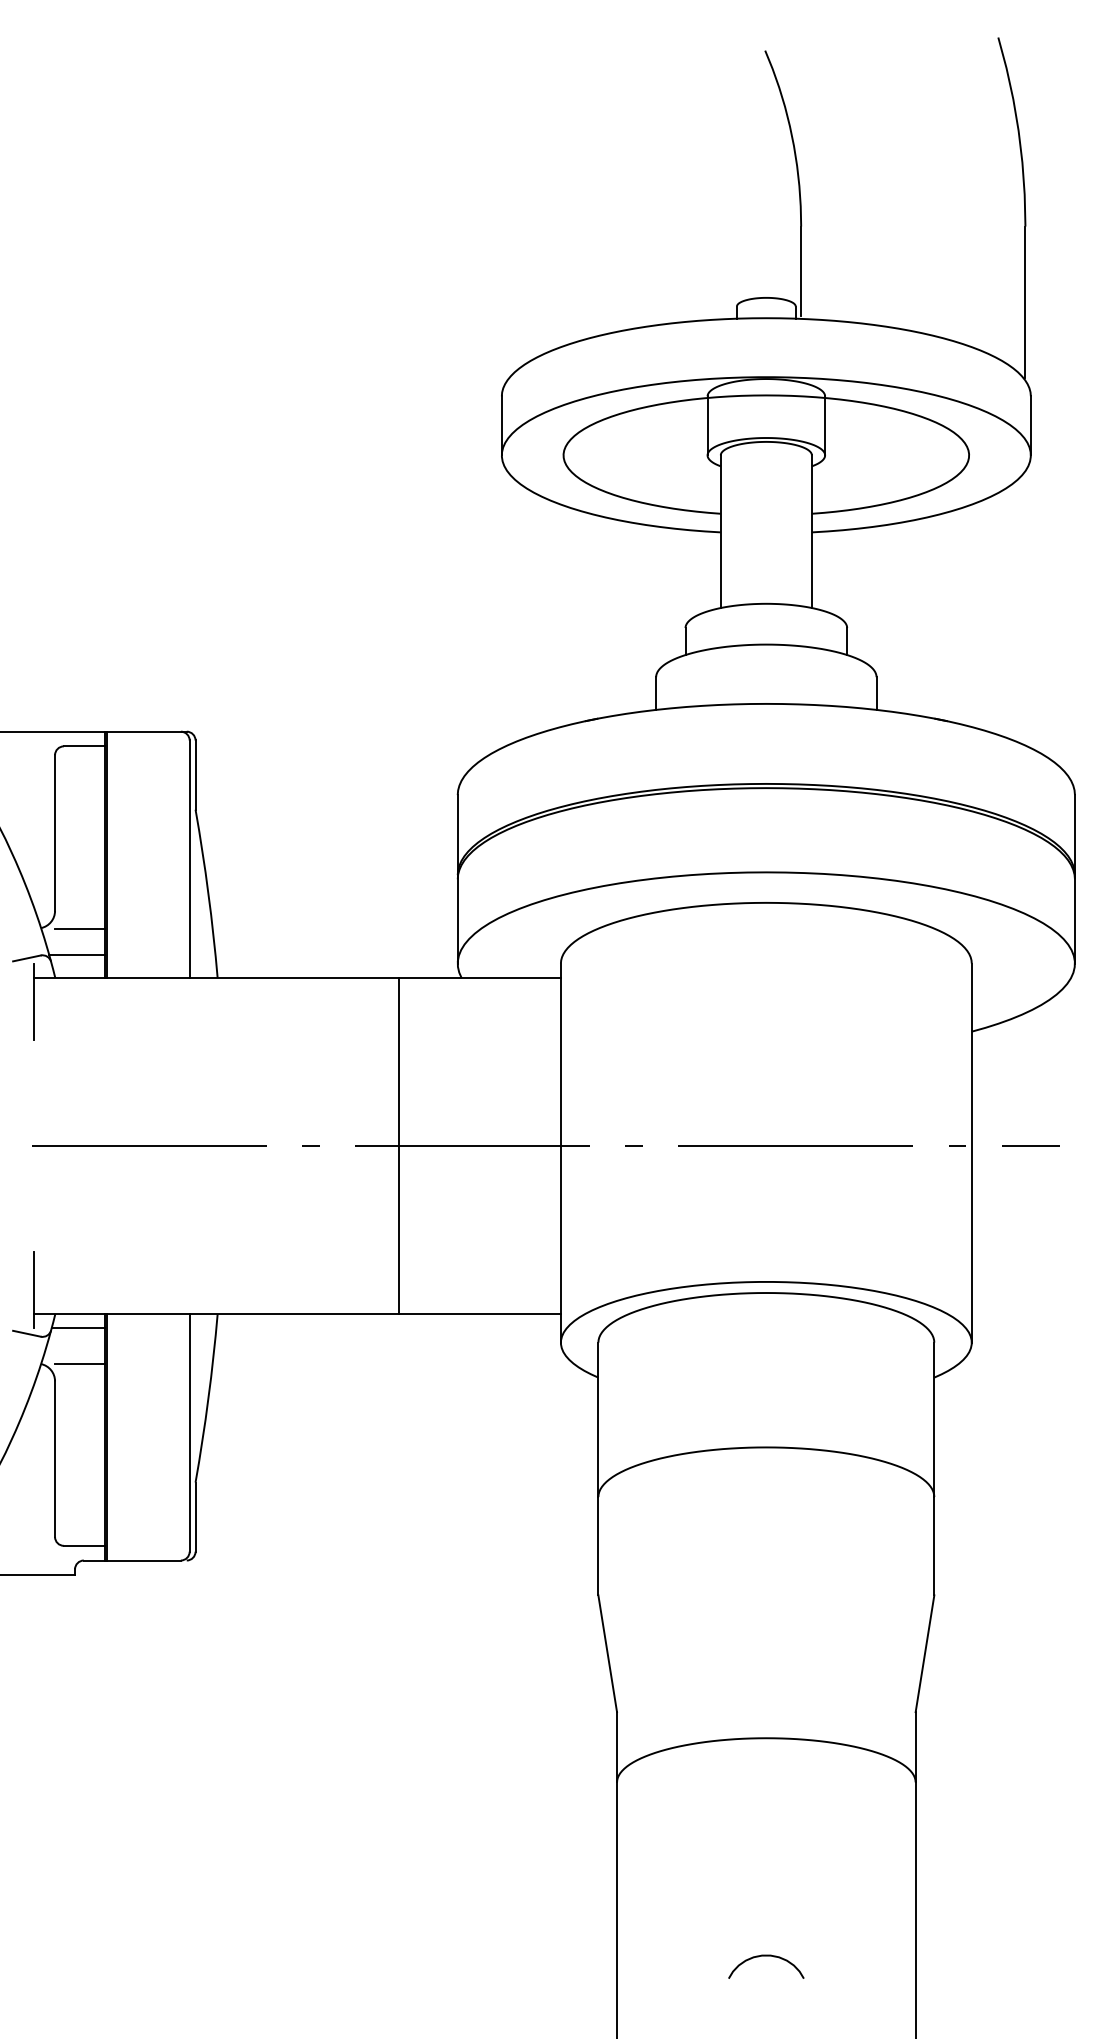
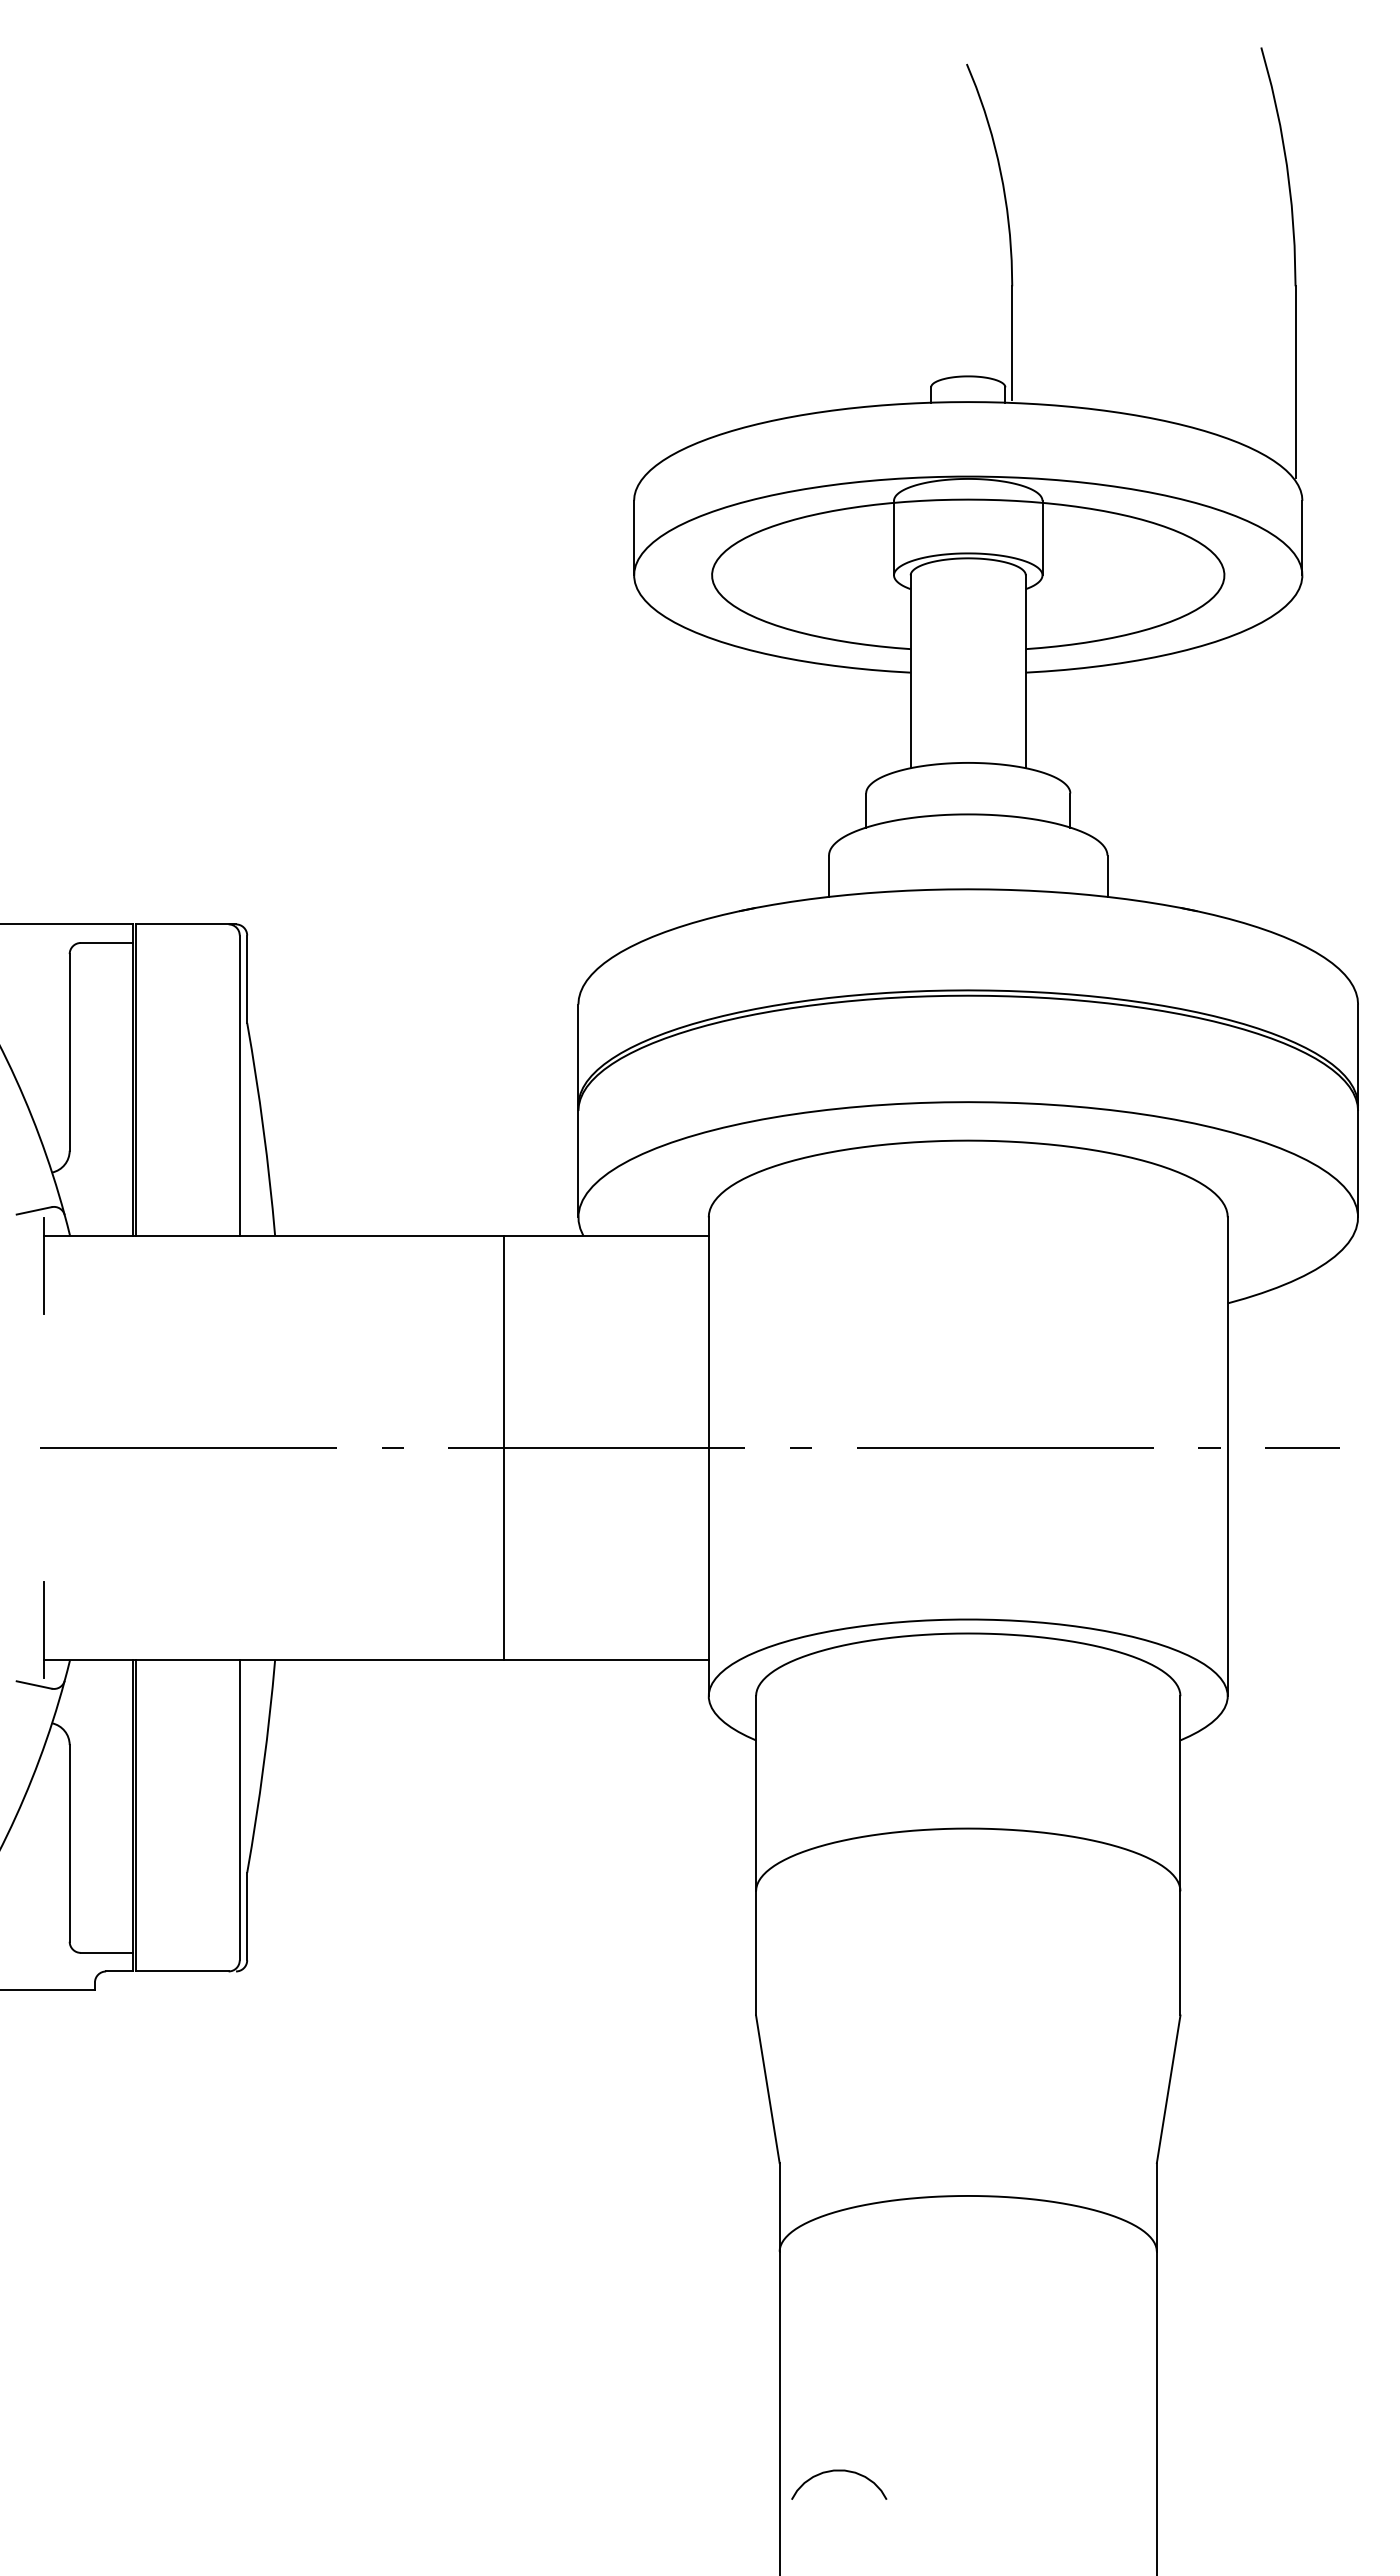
line: (79, 928) -> (100, 1173), removed
line: (77, 954) -> (97, 1206), removed
line: (77, 1328) -> (98, 1678), removed
line: (79, 1363) -> (100, 1722), removed
curve: (766, 1956) -> (839, 2471), moved

